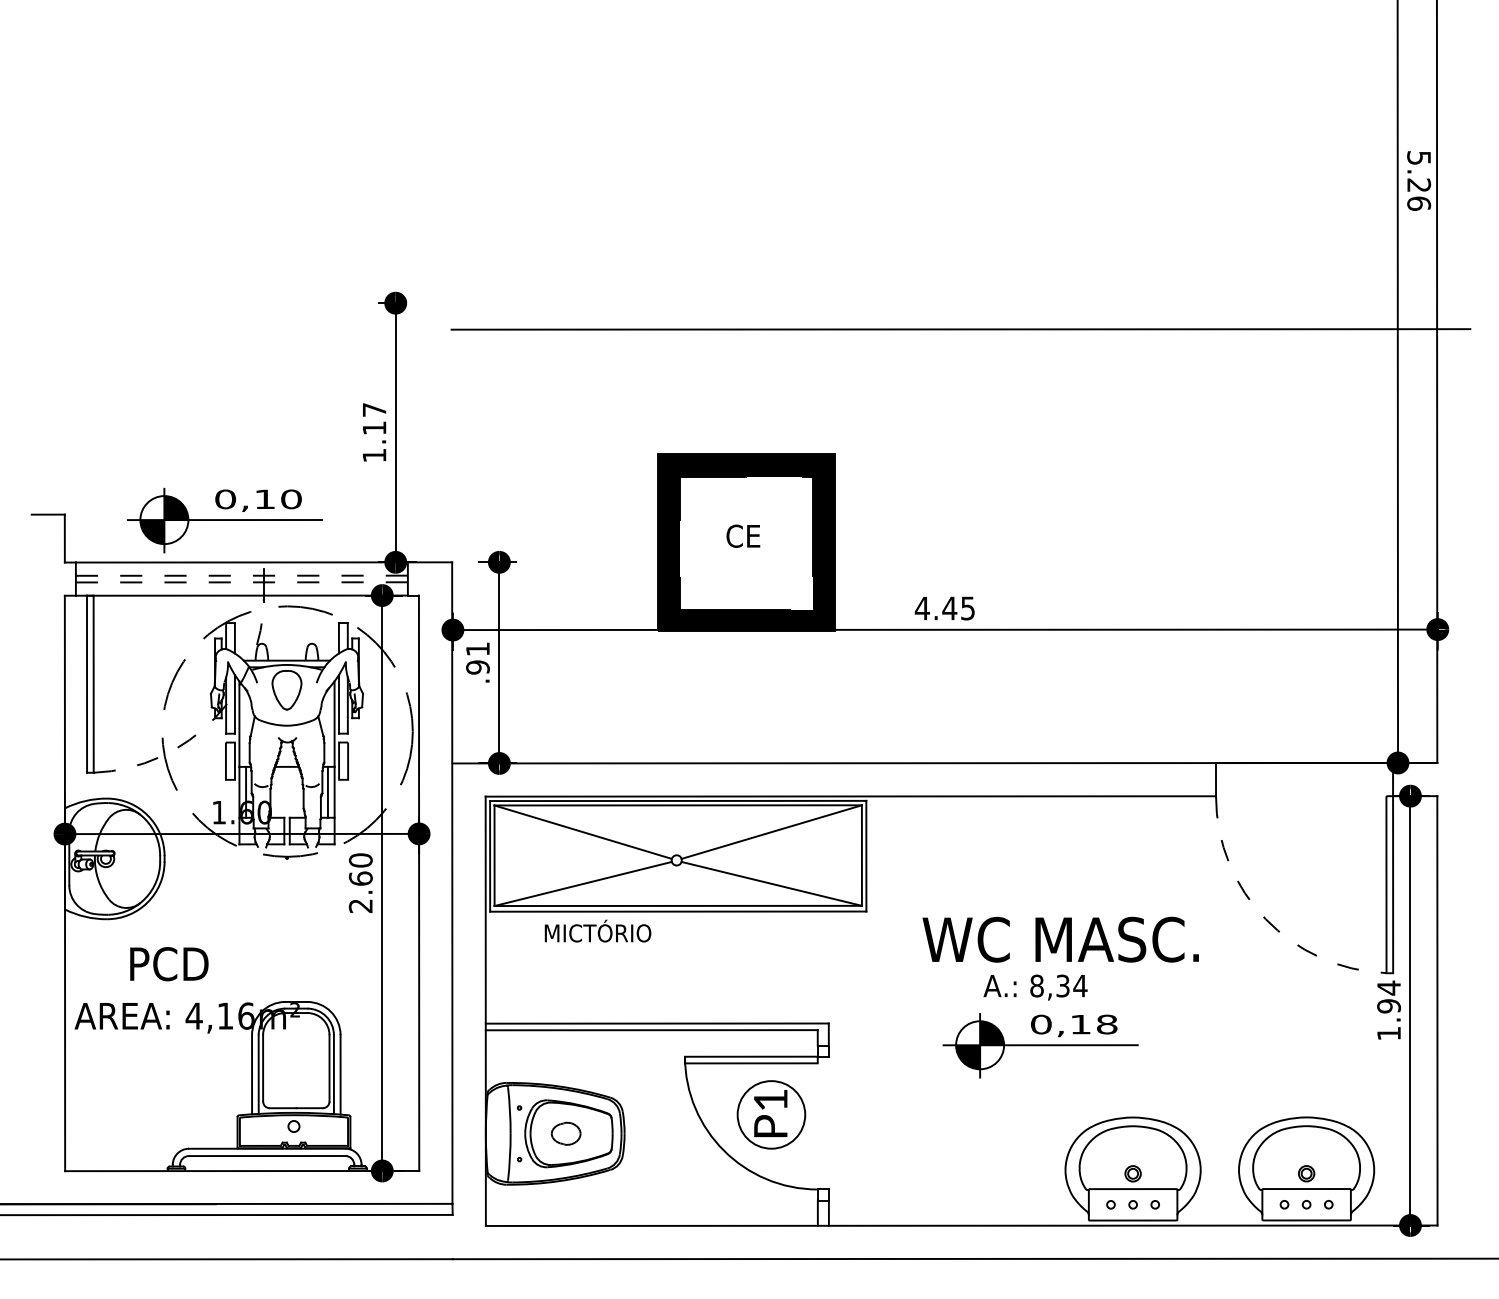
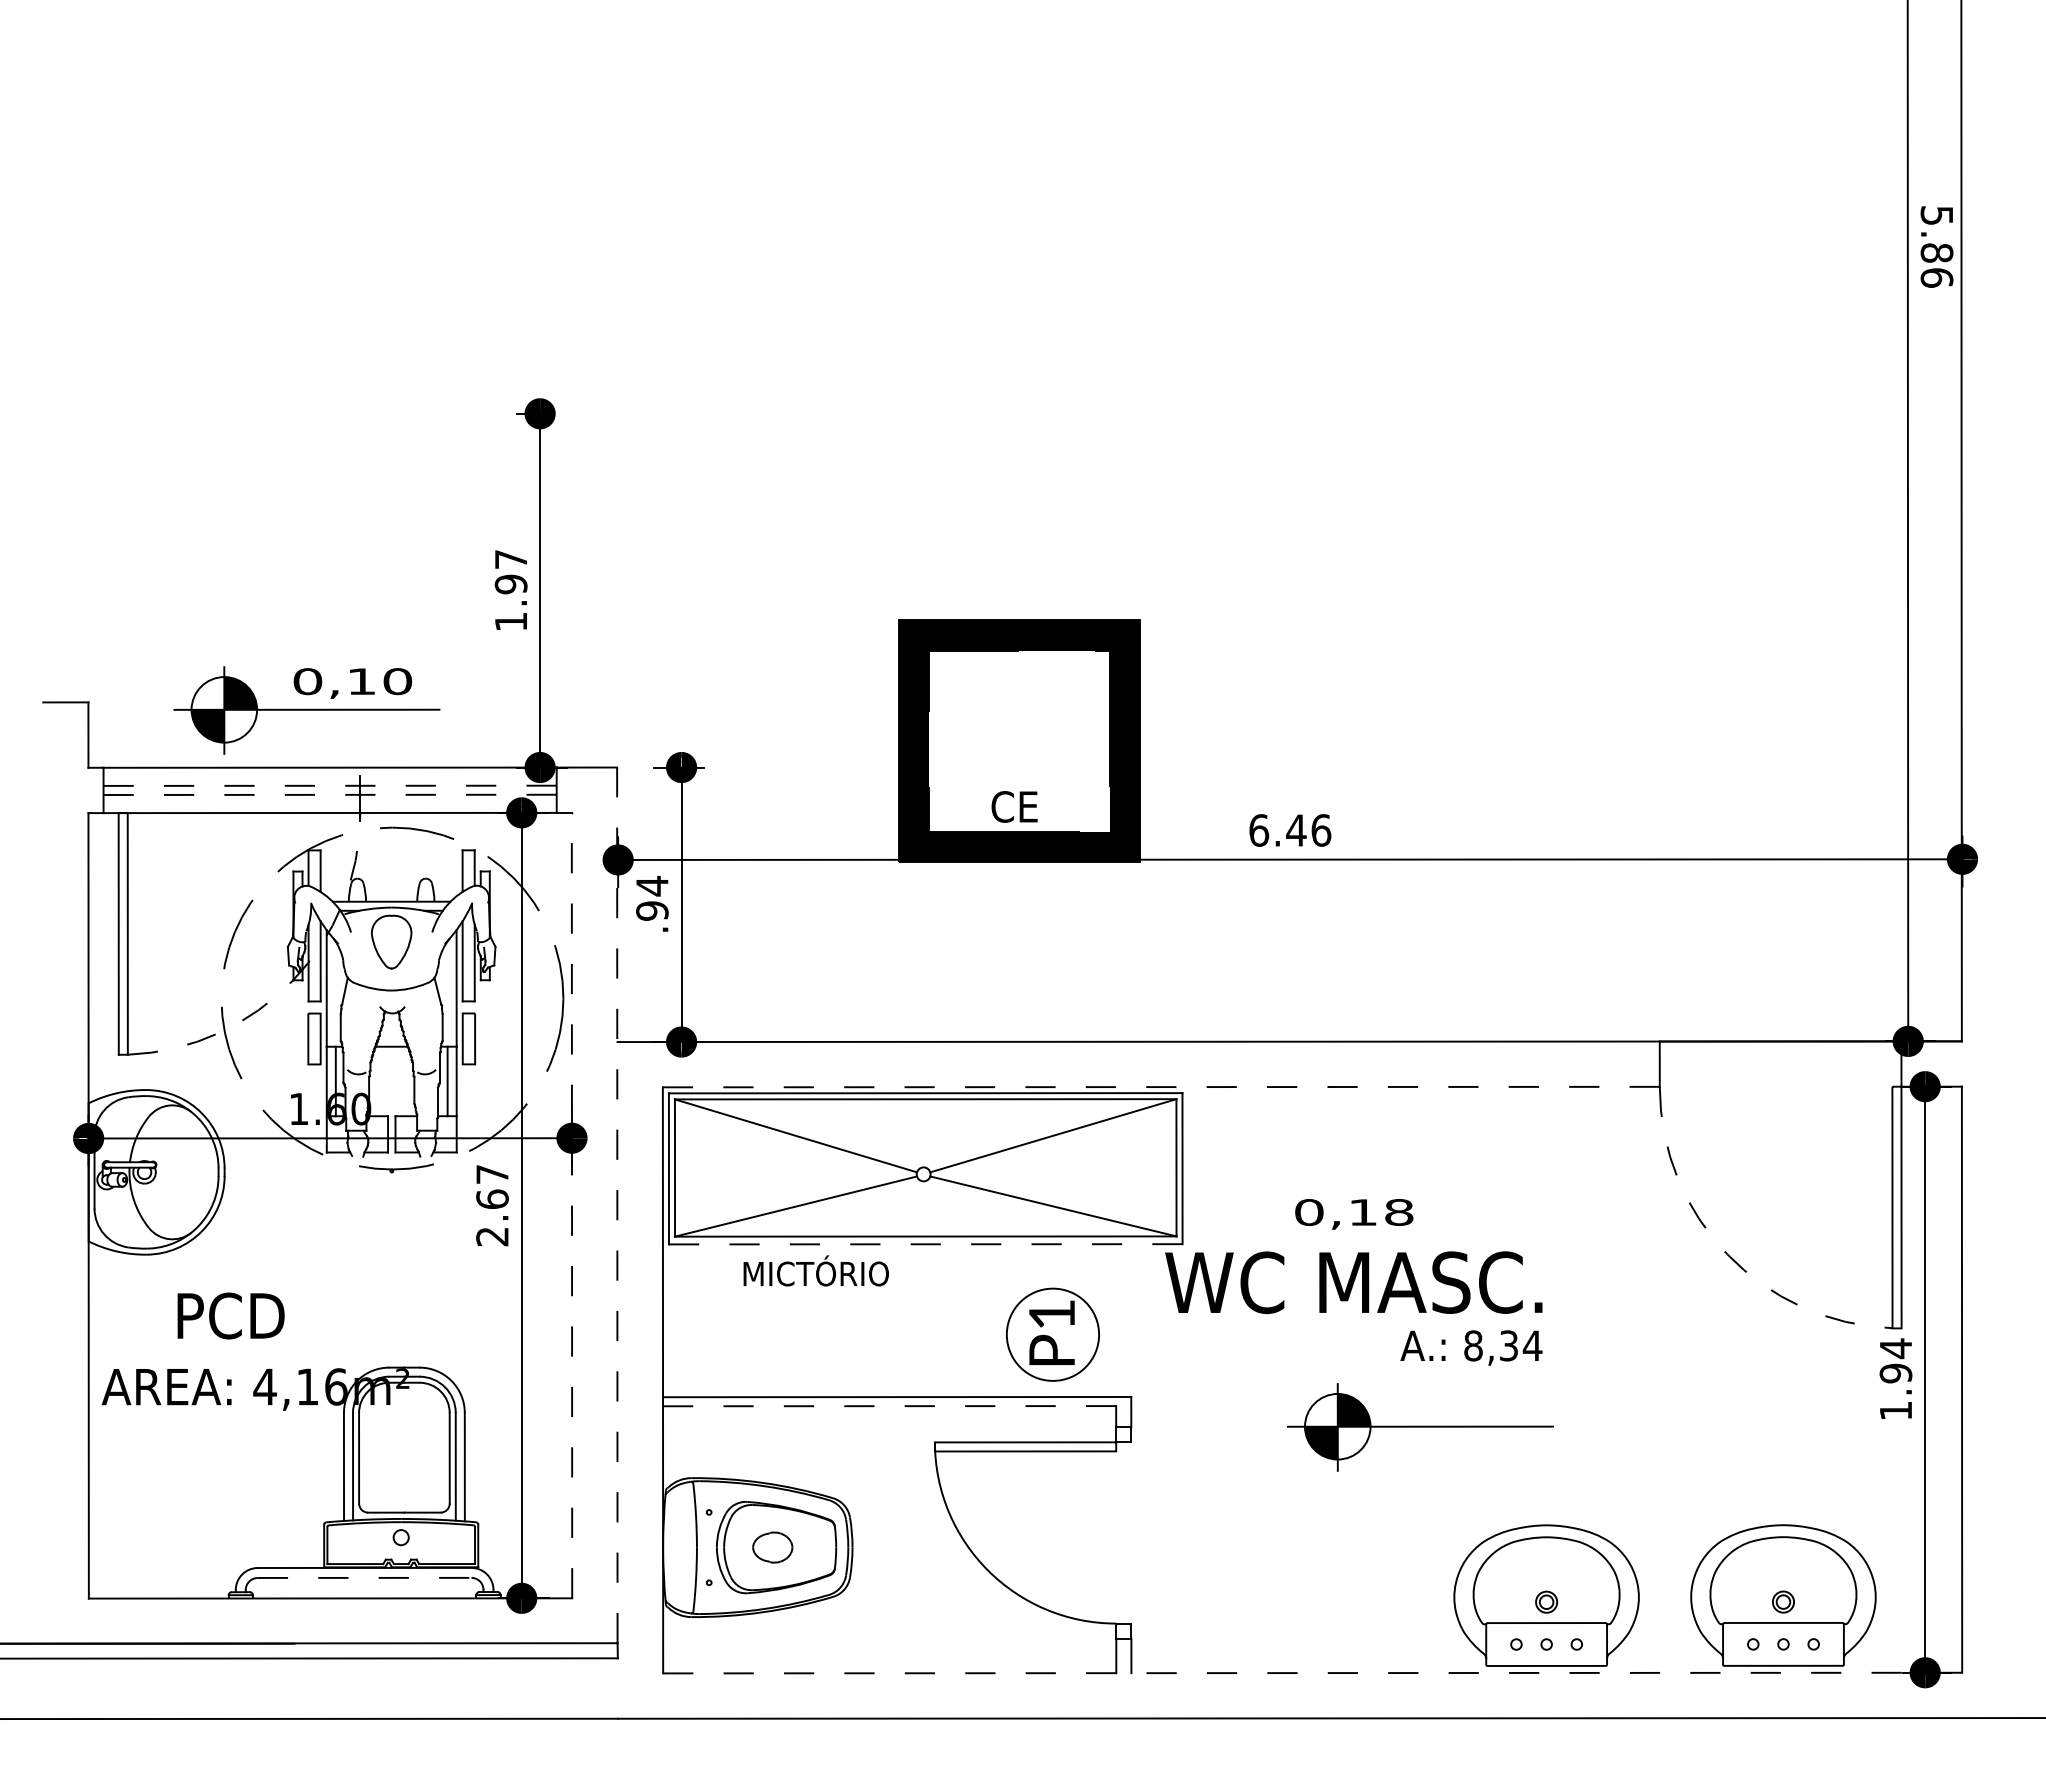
text: (1418, 185) -> (1936, 252), 5.26 -> 5.86
line: (960, 329) -> (1311, 449), removed
text: (374, 428) -> (510, 584), 1.17 -> 1.97
text: (743, 535) -> (1014, 806), moved
text: (944, 608) -> (1289, 830), 4.45 -> 6.46
text: (478, 648) -> (652, 885), .91 -> .94
line: (850, 796) -> (1161, 1087), solid -> dashed
text: (360, 860) -> (492, 1174), 2.60 -> 2.67
line: (419, 883) -> (572, 1205), solid -> dashed
line: (452, 883) -> (617, 1205), solid -> dashed
line: (678, 911) -> (925, 1244), solid -> dashed
text: (1060, 939) -> (1353, 1282), moved
text: (1035, 987) -> (1471, 1347), moved
text: (1074, 1026) -> (1354, 1214), moved
line: (651, 1030) -> (889, 1406), solid -> dashed
part: (771, 1114) -> (1052, 1334), moved
line: (267, 1155) -> (364, 1577), solid -> dashed
line: (961, 1226) -> (1312, 1673), solid -> dashed

